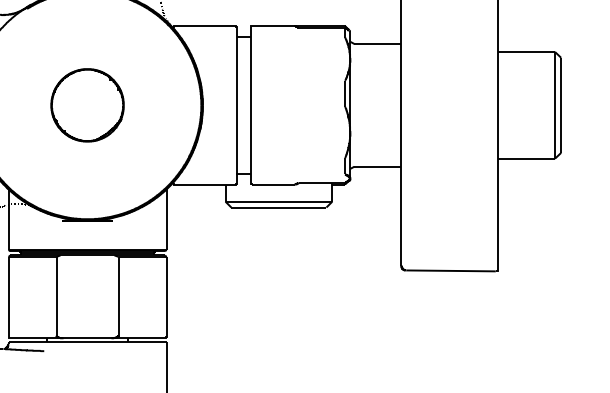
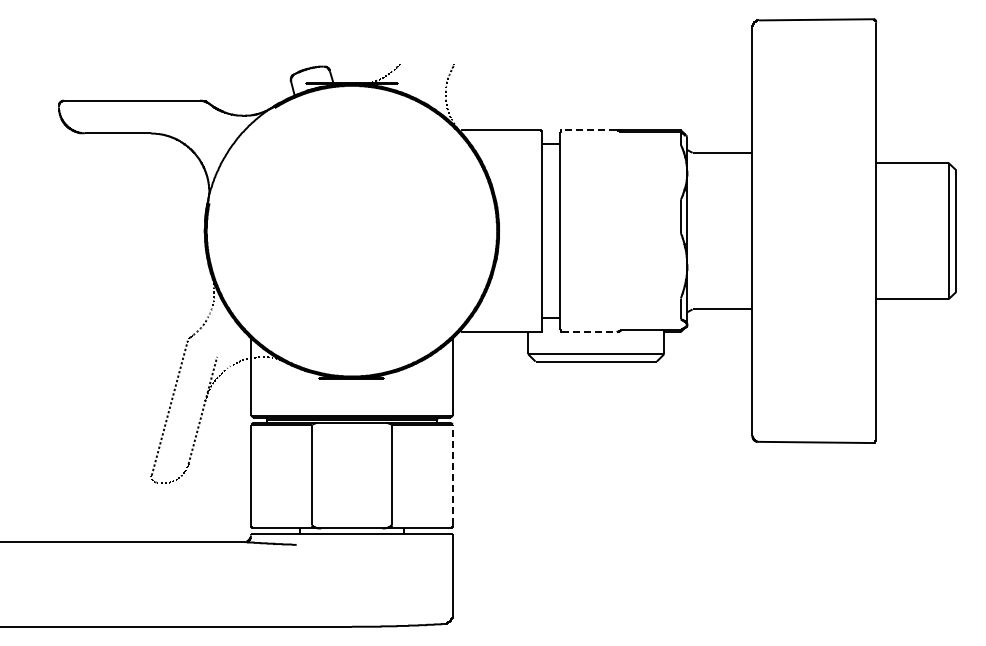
line: (272, 26) -> (588, 130), solid -> dashed
part: (87, 105) -> (351, 231), removed
line: (273, 184) -> (589, 332), solid -> dashed
line: (166, 296) -> (452, 474), solid -> dashed

